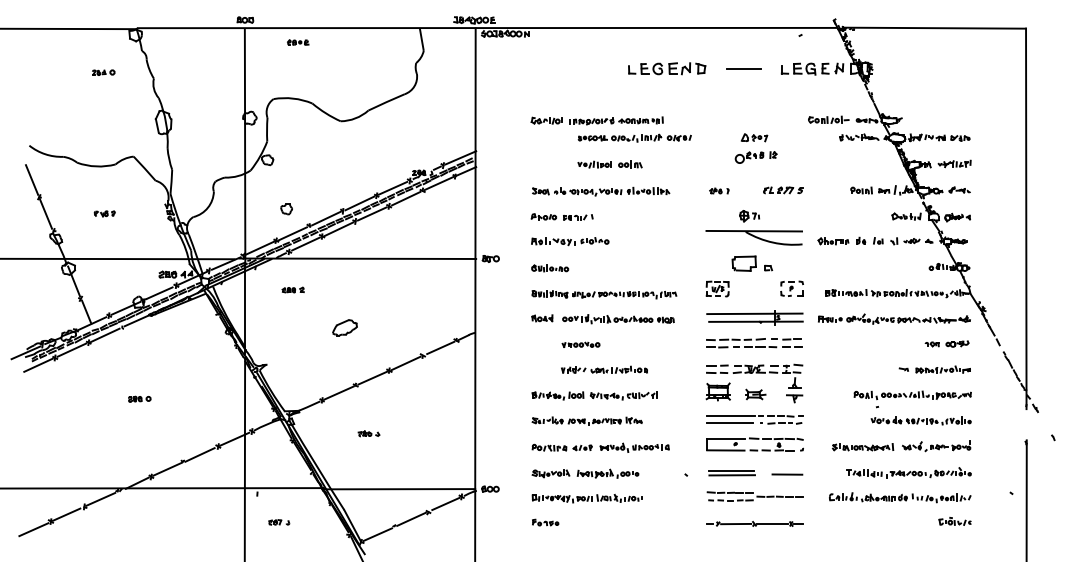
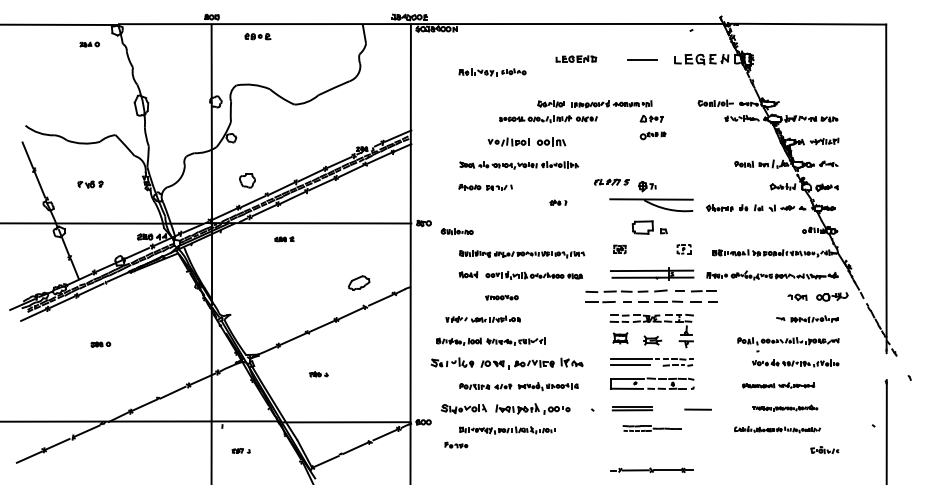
part: (298, 42) -> (257, 36), size x1.4
part: (667, 67) -> (576, 58), size x0.6
part: (103, 72) -> (89, 44), moved
part: (596, 121) -> (594, 104), moved
part: (755, 157) -> (652, 135), size x0.7
part: (609, 164) -> (526, 141), size x1.4
part: (783, 189) -> (611, 181), moved
part: (719, 190) -> (558, 202), moved
part: (286, 209) -> (247, 180), size x1.6
part: (104, 213) -> (90, 184), size x1.4
part: (570, 241) -> (492, 72), moved
part: (549, 268) -> (456, 231), moved
part: (717, 289) -> (619, 249), size x0.6
part: (791, 289) -> (683, 249), size x0.7
part: (293, 290) -> (284, 239), moved
part: (345, 327) -> (359, 282), moved
part: (753, 342) -> (650, 295), size x1.6
part: (946, 343) -> (817, 296), size x1.6
part: (603, 369) -> (482, 318), moved
part: (718, 392) -> (620, 338), size x0.7
part: (594, 395) -> (490, 341), moved
part: (139, 399) -> (100, 344), moved
part: (587, 421) -> (507, 363), size x1.6
part: (901, 446) -> (778, 385), size x0.6
part: (909, 472) -> (785, 407), size x0.6
part: (585, 473) -> (505, 408), size x1.4
line: (786, 474) -> (697, 409), moved
part: (755, 496) -> (652, 428), size x0.7
part: (900, 497) -> (777, 429), size x0.7
part: (545, 521) -> (456, 444), moved
part: (754, 523) -> (651, 469), moved

